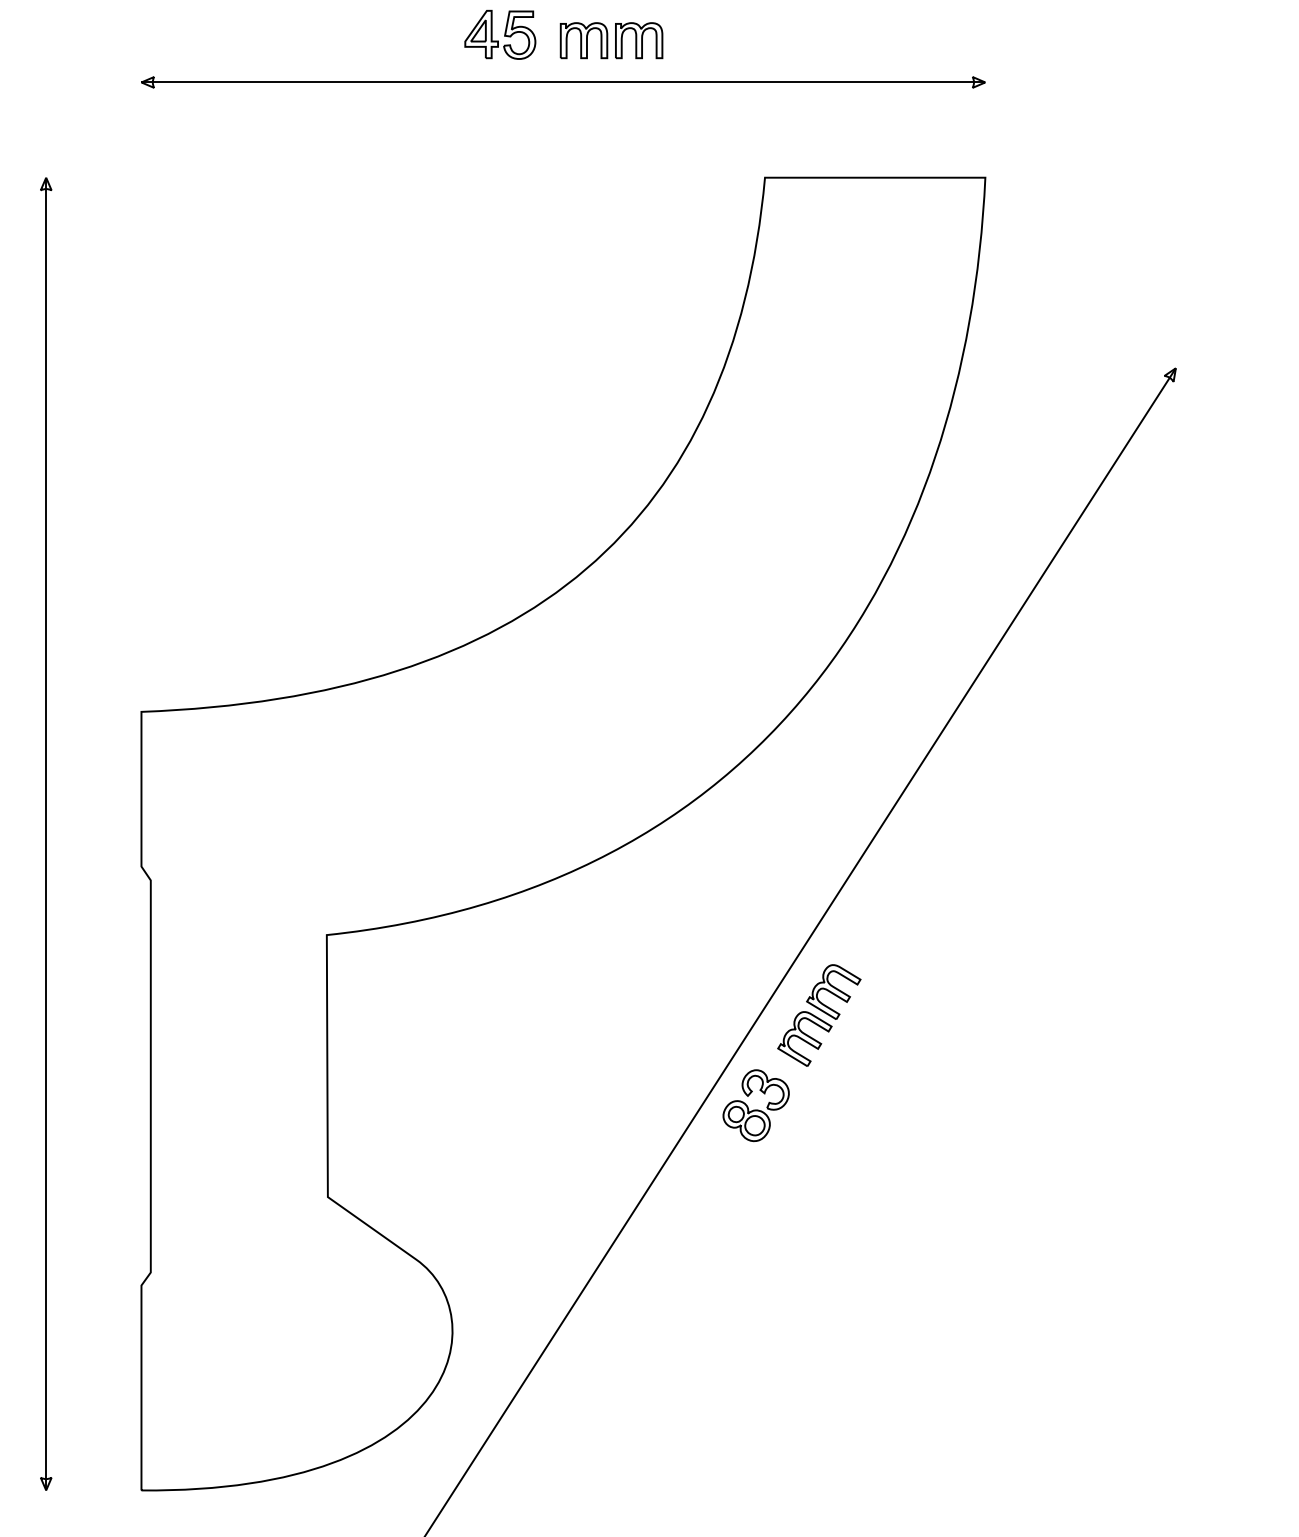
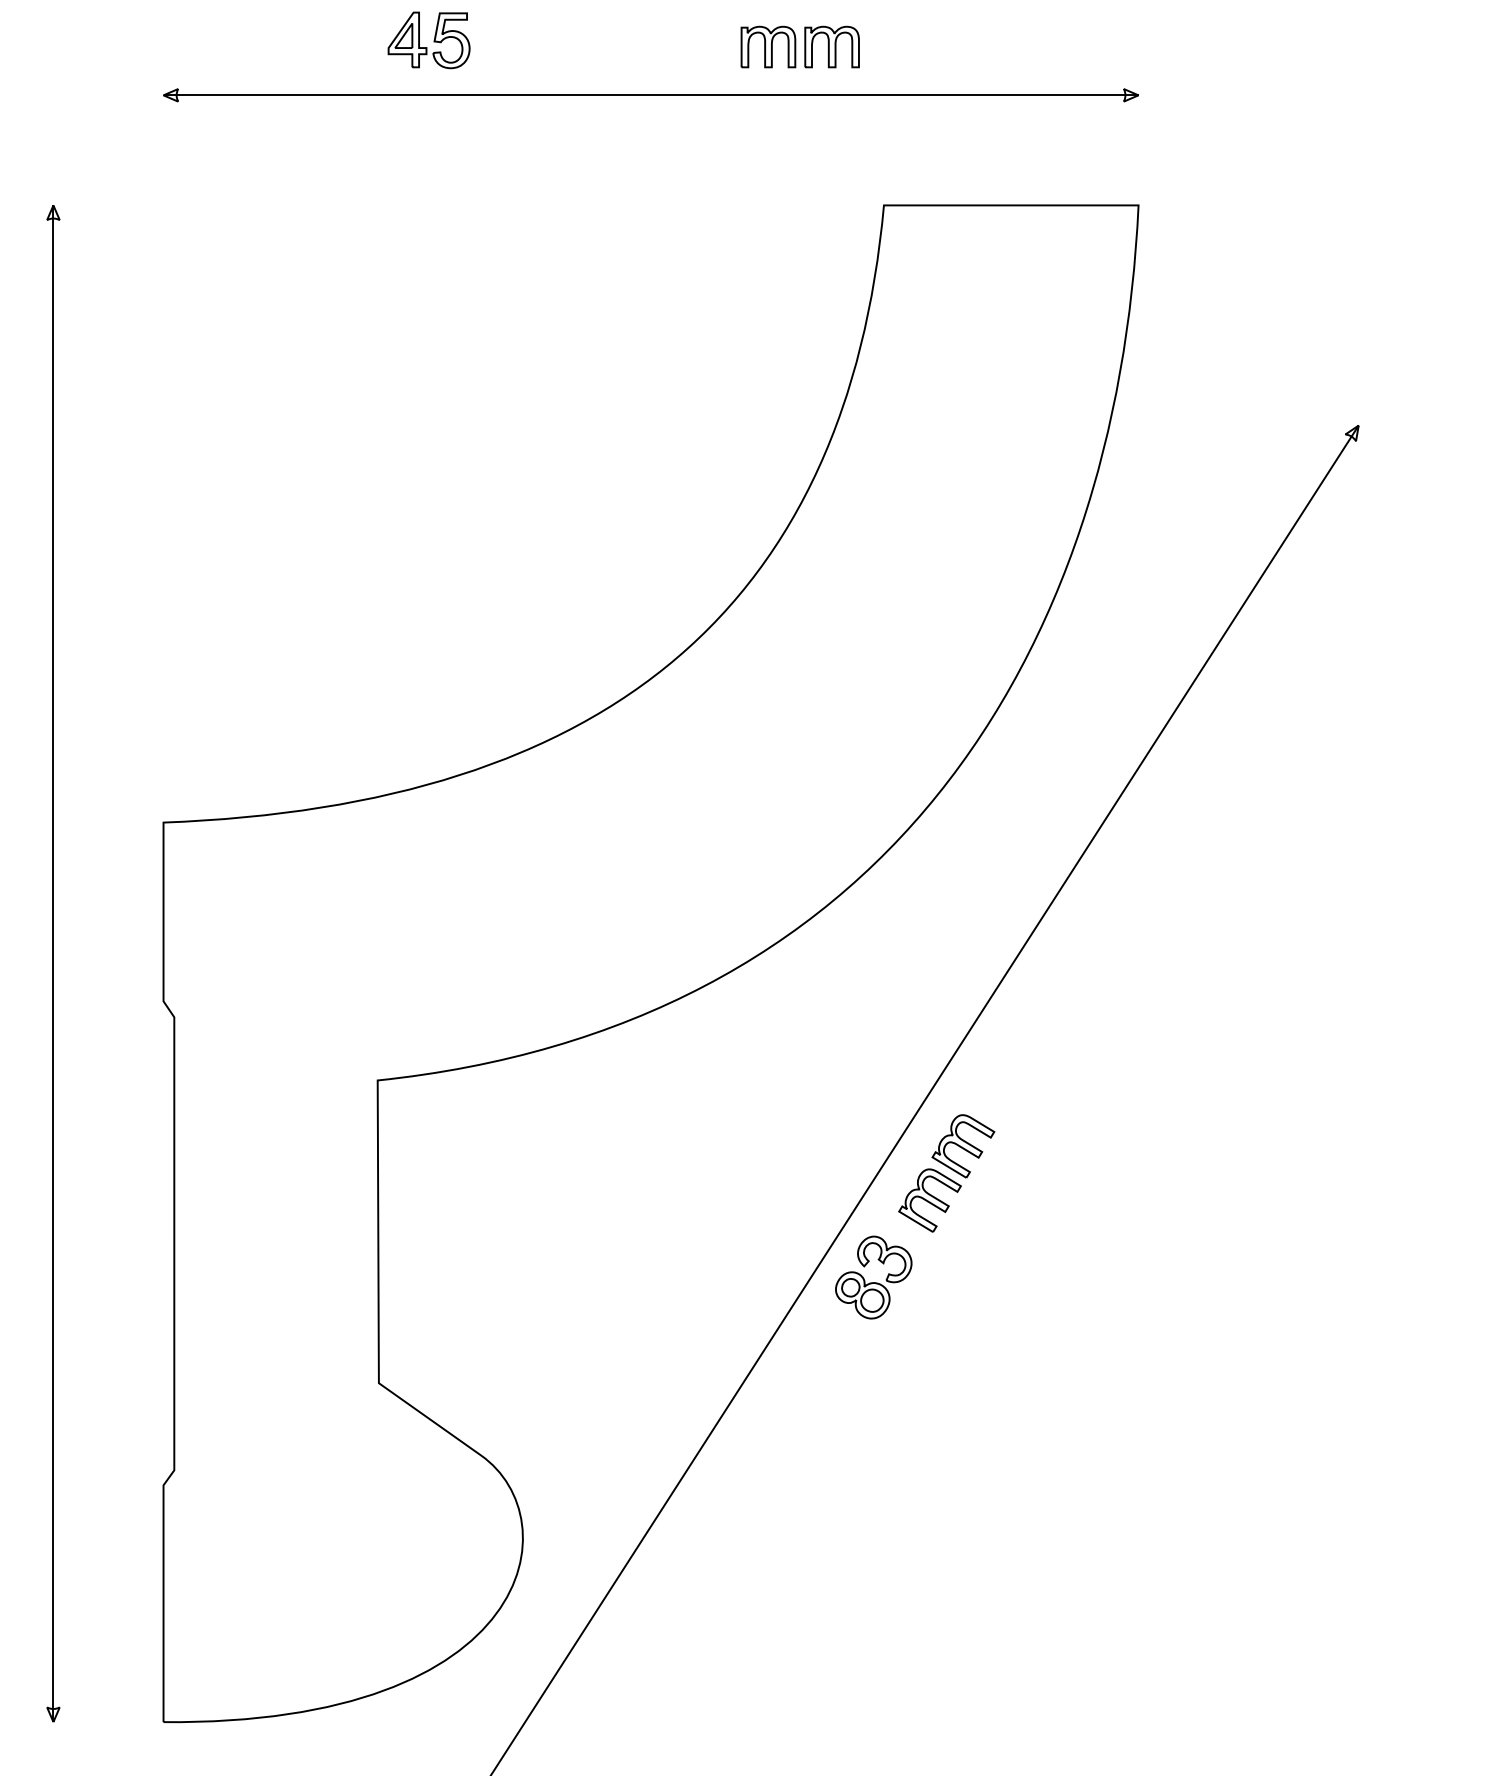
part: (500, 34) -> (429, 39), moved
part: (611, 40) -> (800, 46), moved

